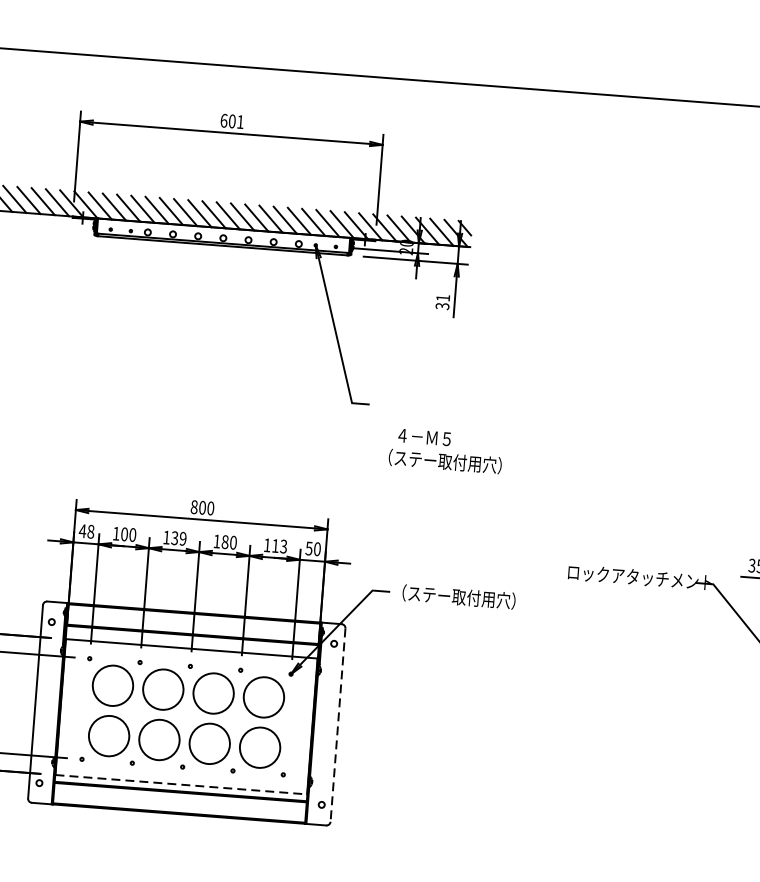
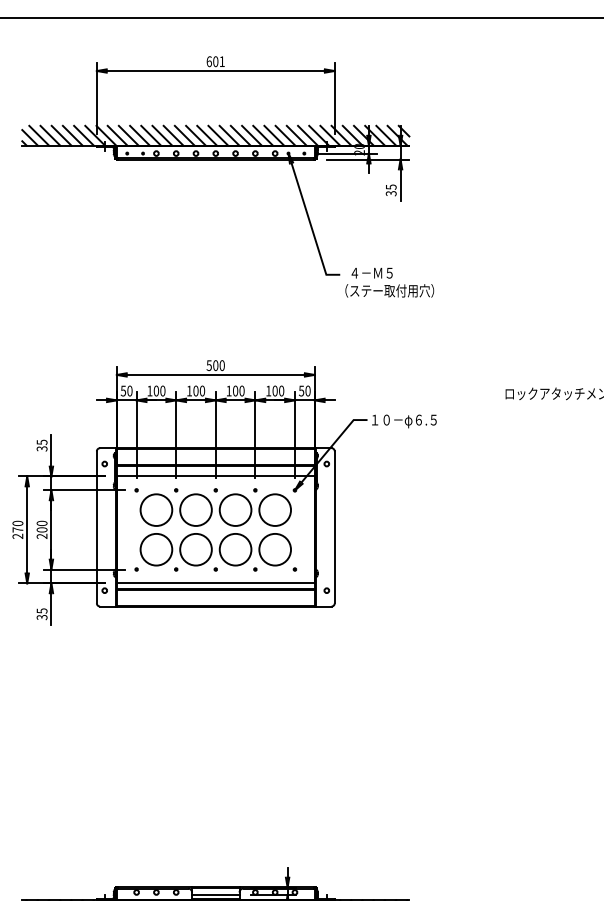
text: (443, 297) -> (391, 186), 31 -> 35
text: (445, 450) -> (389, 282), moved
text: (193, 506) -> (208, 365), 800 -> 500
text: (86, 530) -> (126, 390), 48 -> 50
text: (178, 537) -> (198, 390), 139 -> 100
text: (225, 542) -> (235, 391), 180 -> 100
text: (279, 545) -> (278, 390), 113 -> 100
text: (454, 597) -> (418, 420), （ステー取付用穴） -> １０－φ６.５
line: (337, 725) -> (334, 527), dashed -> solid
line: (180, 784) -> (215, 583), dashed -> solid

